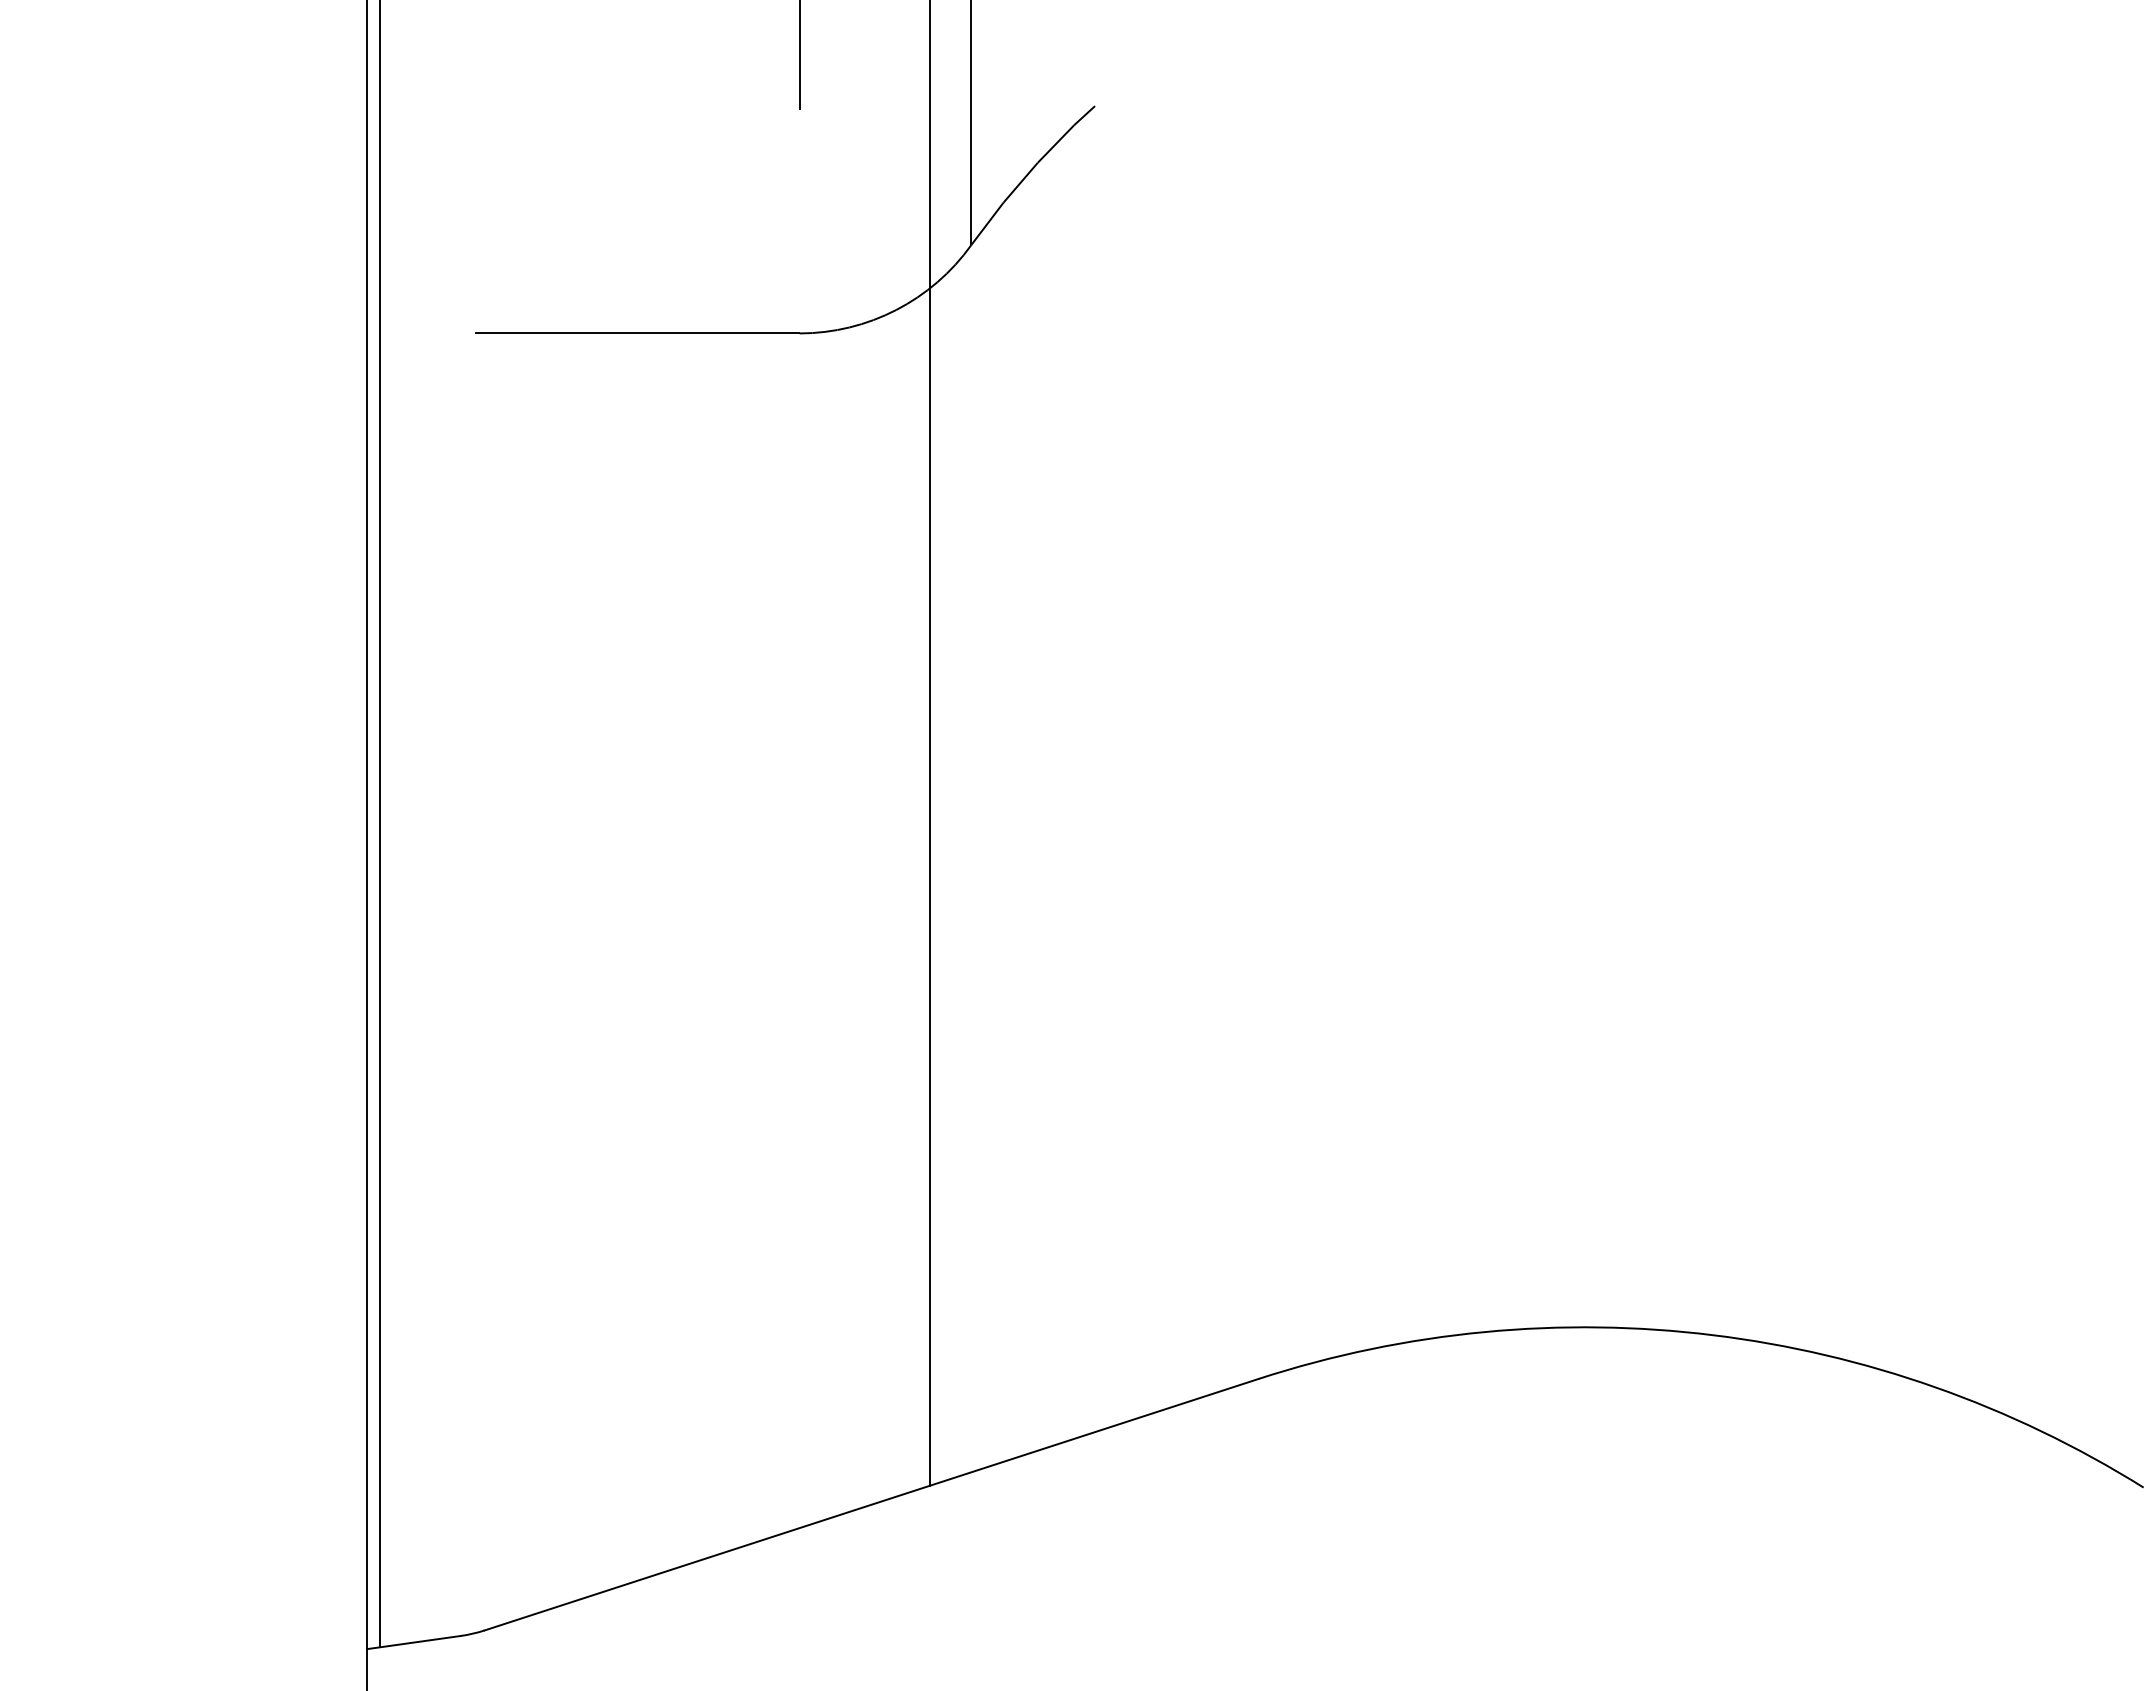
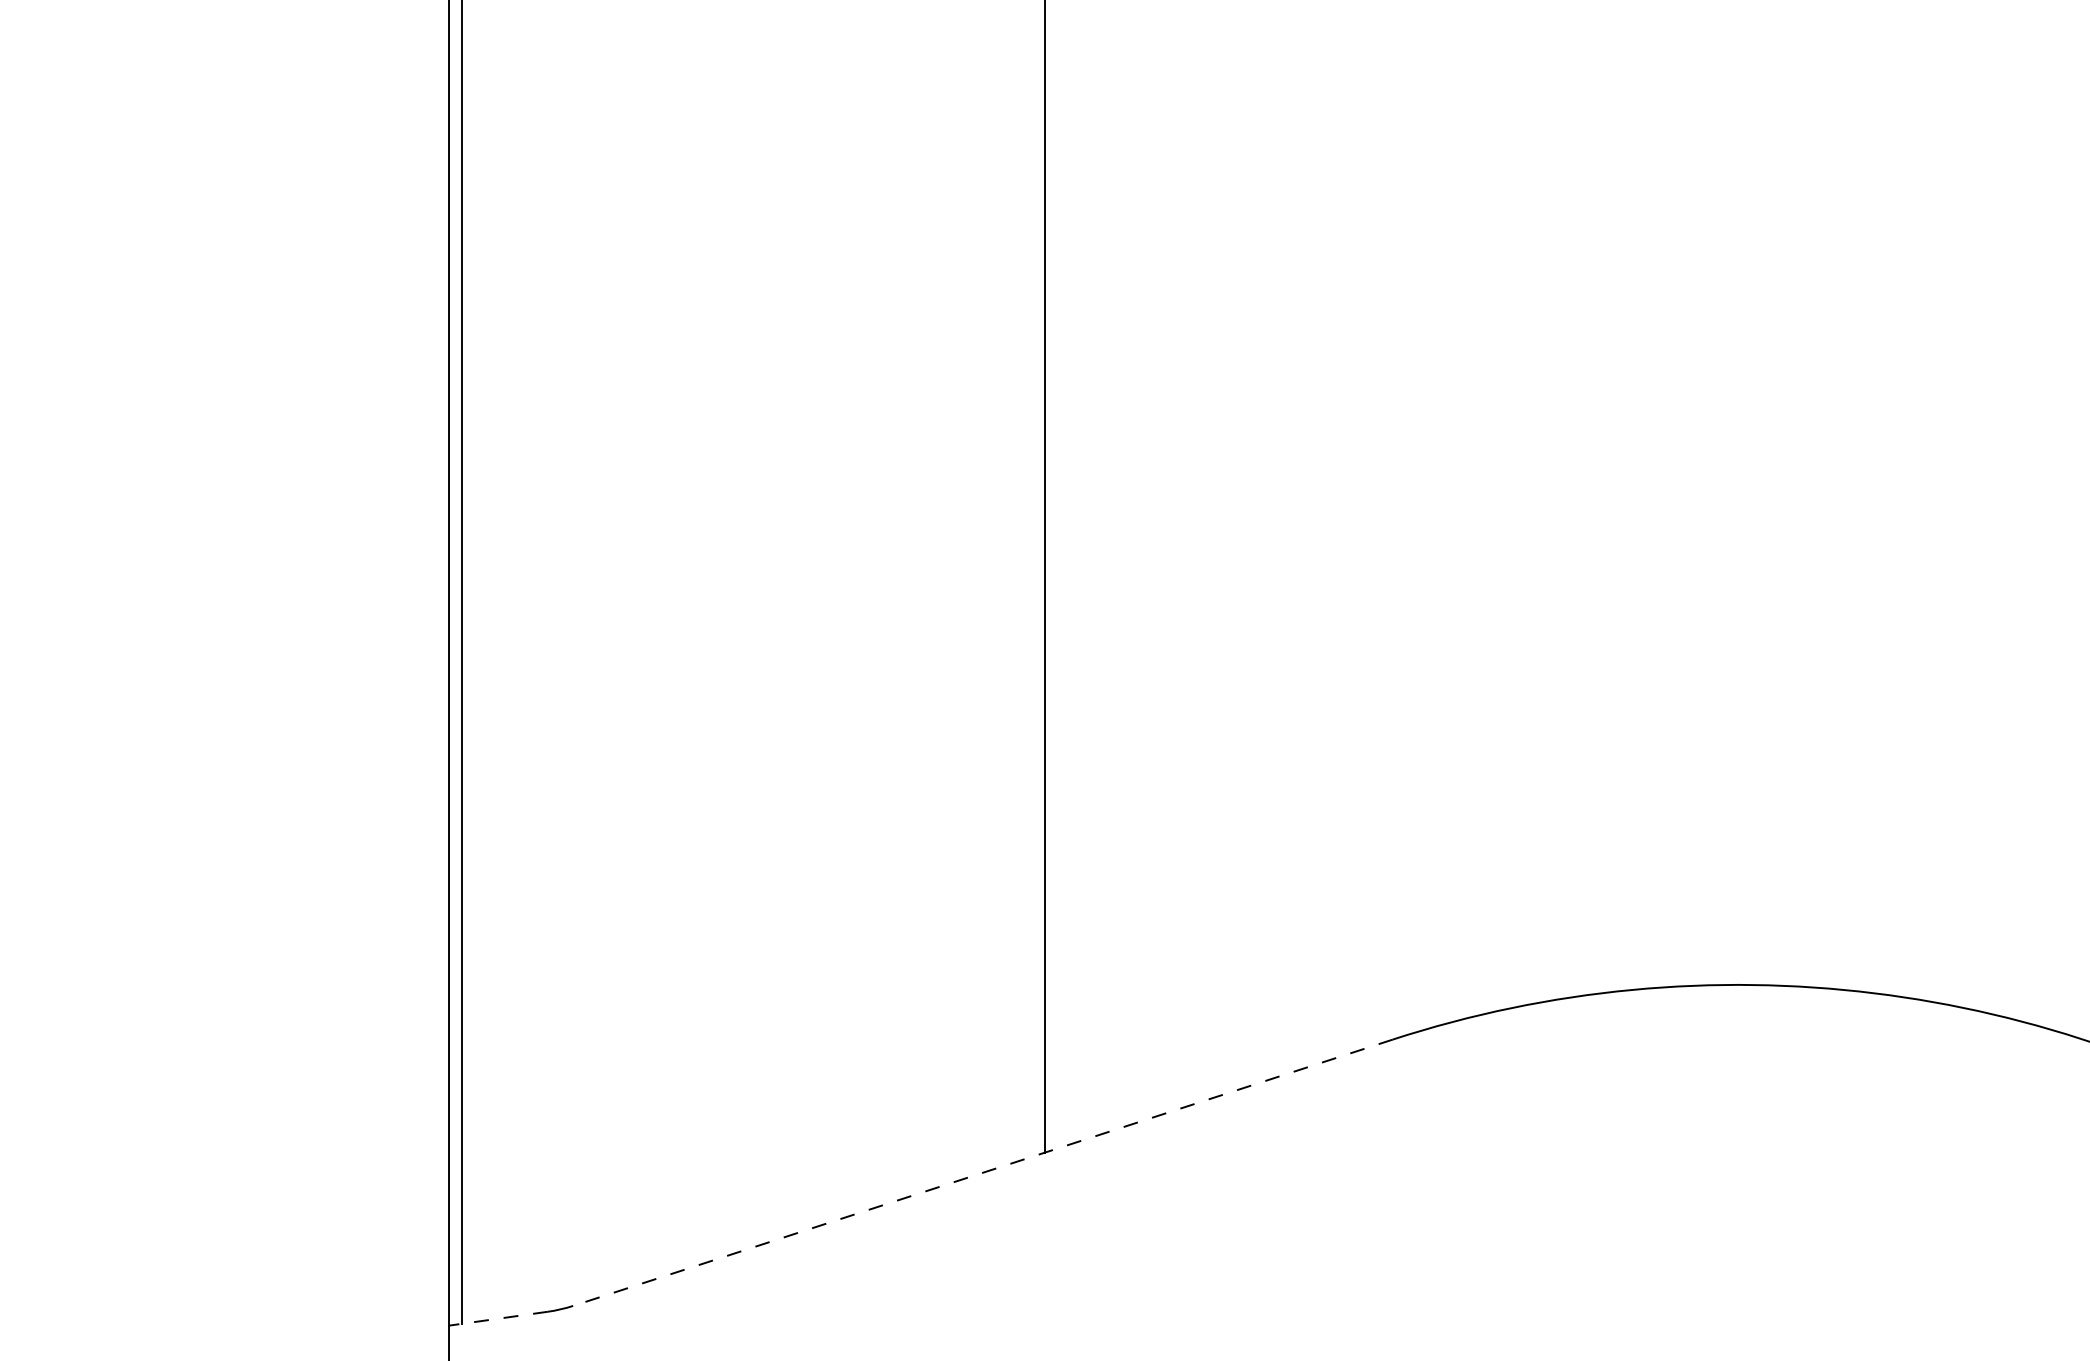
line: (871, 1504) -> (982, 1172), solid -> dashed
line: (413, 1642) -> (497, 1318), solid -> dashed

